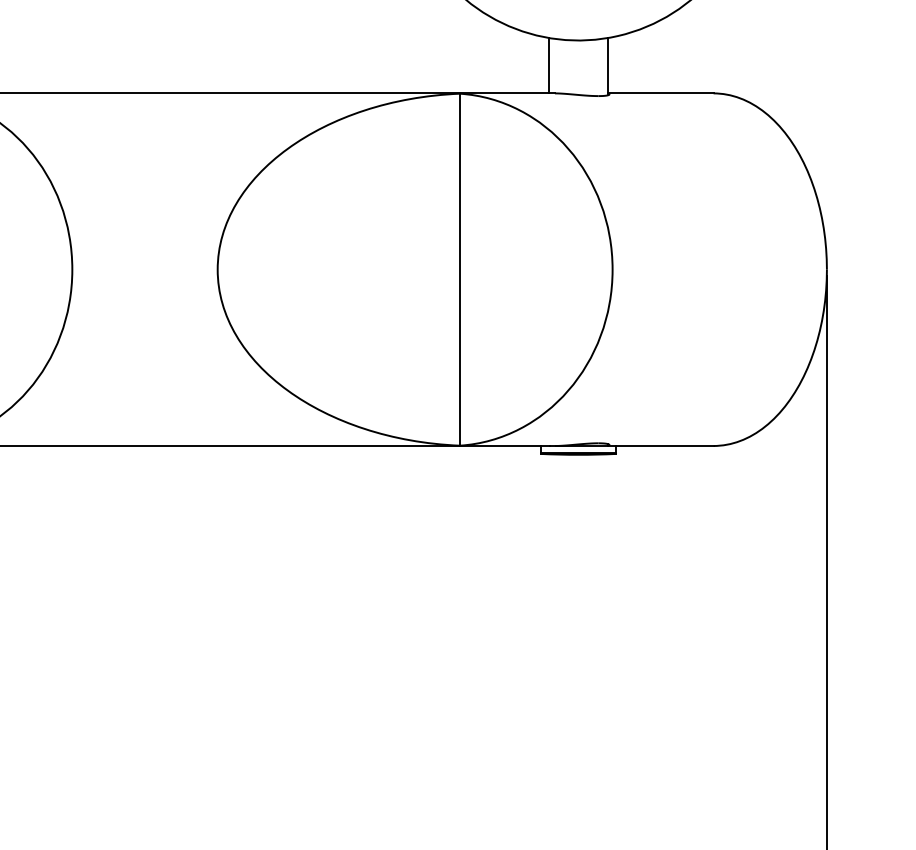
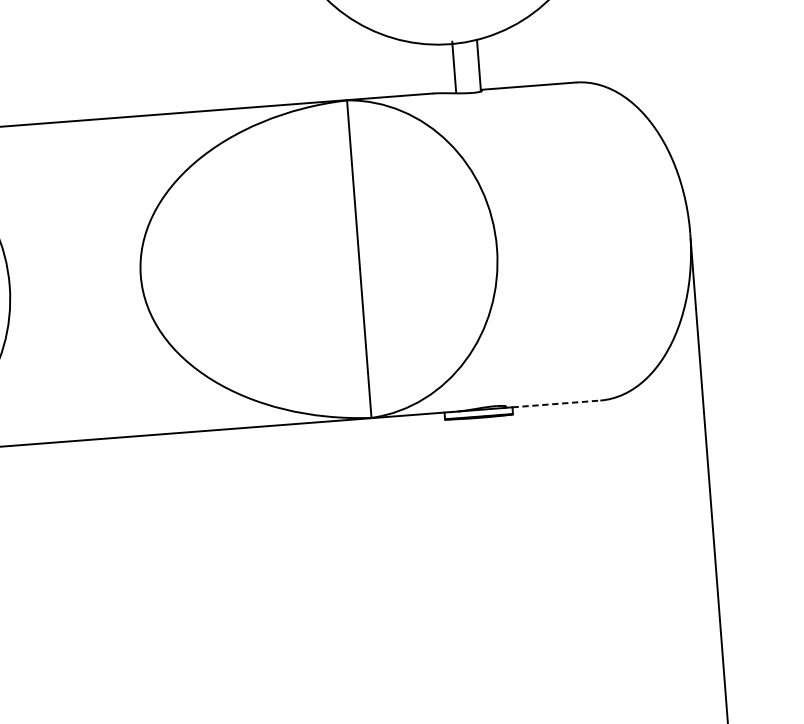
line: (548, 65) -> (453, 66), moved
line: (664, 446) -> (556, 404), solid -> dashed

